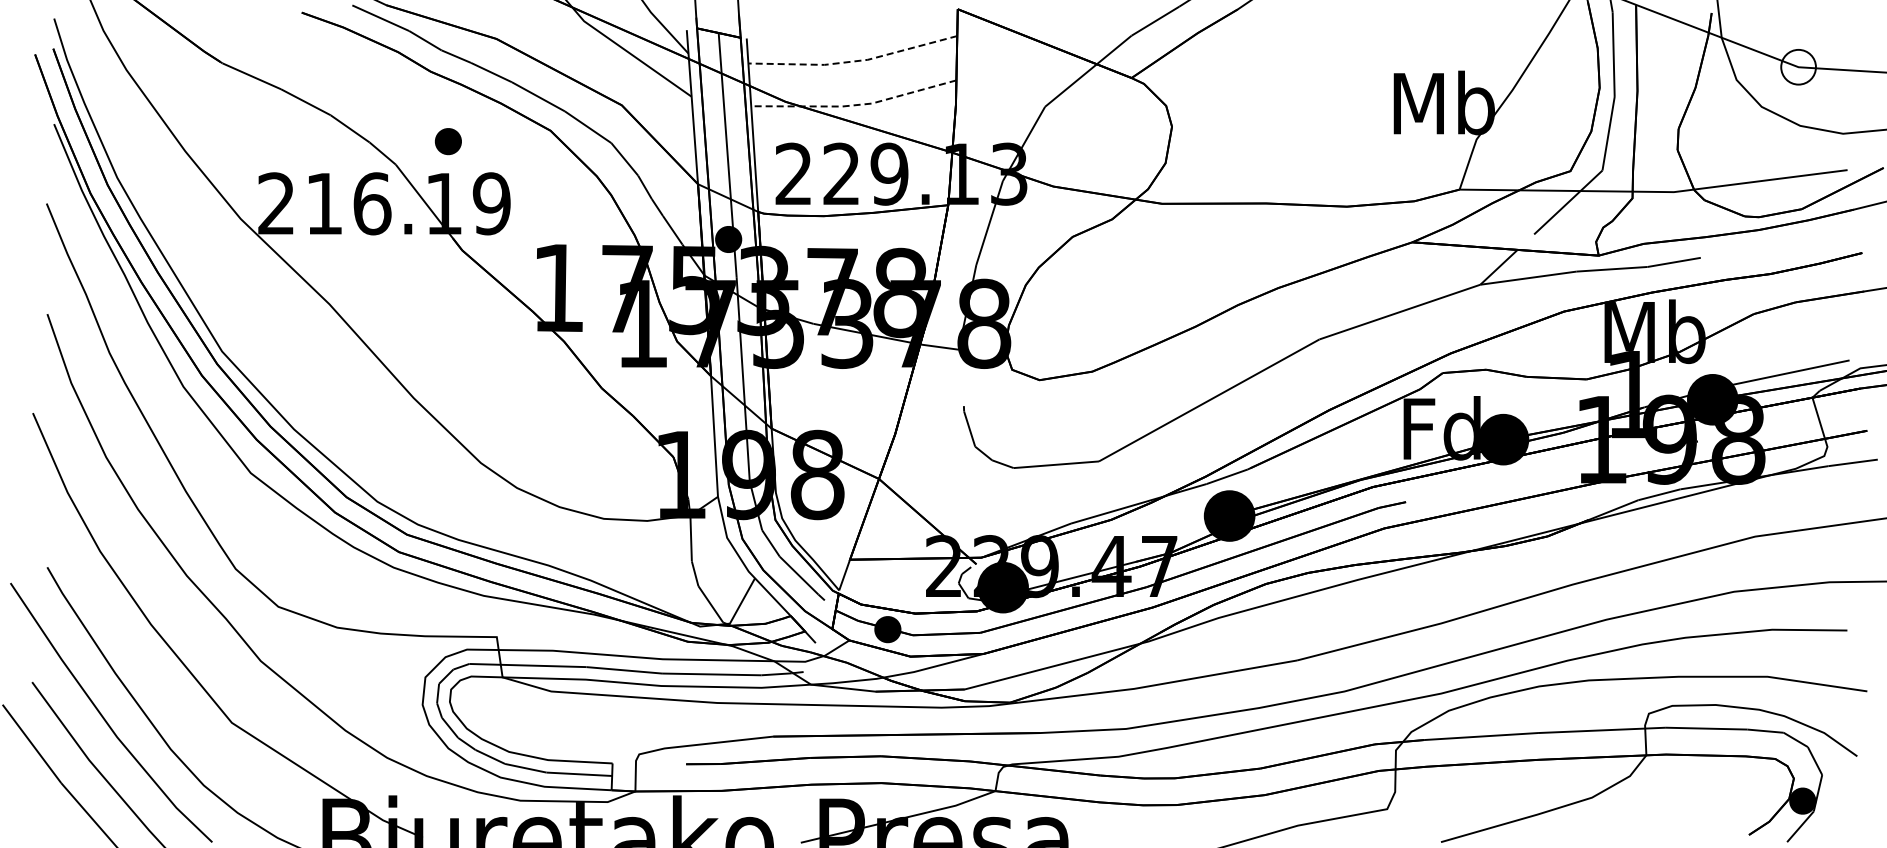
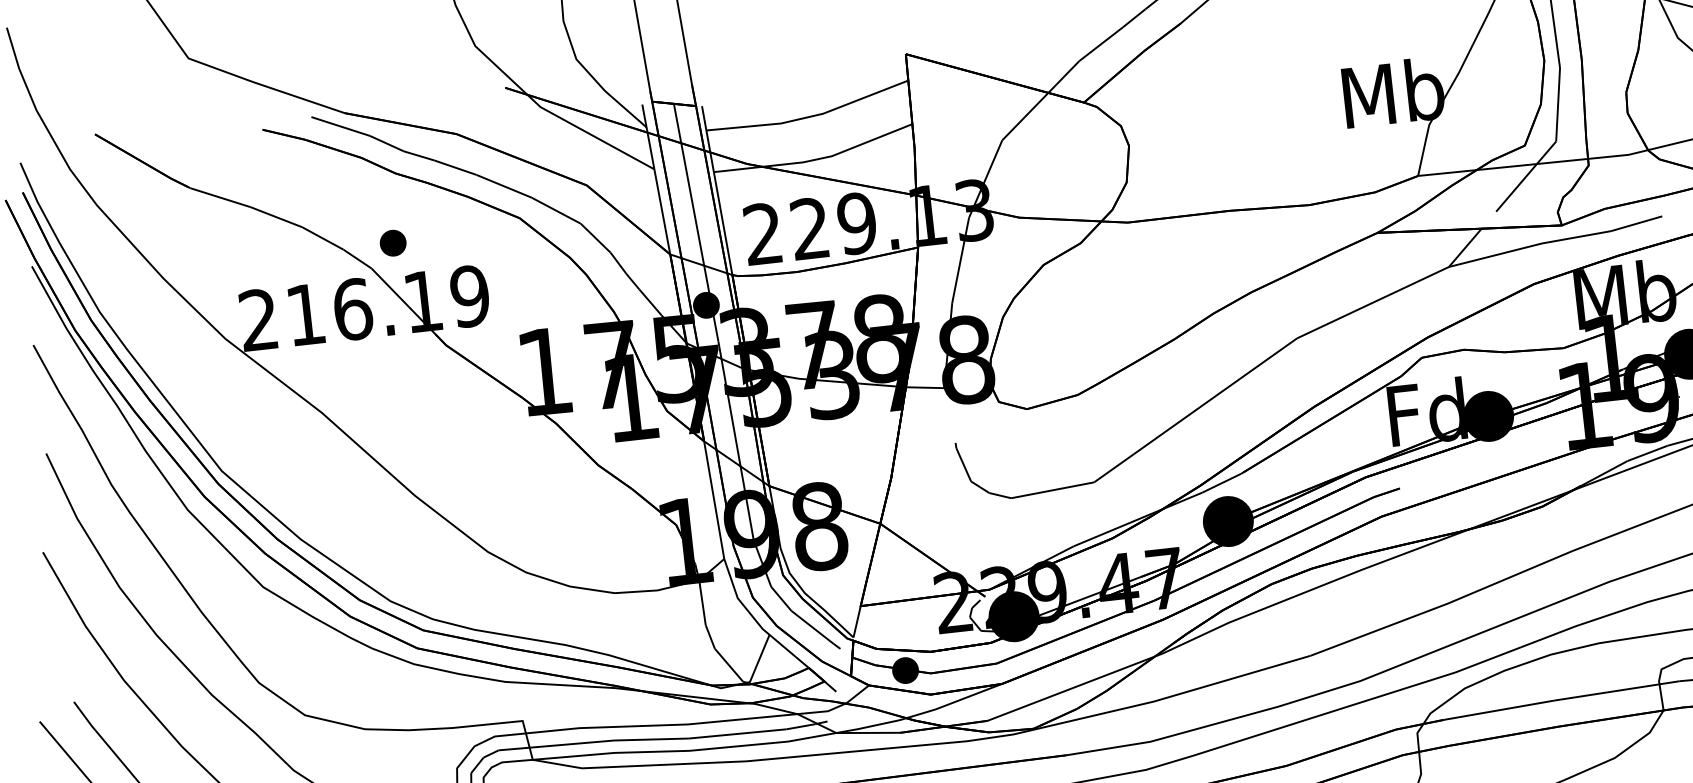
line: (854, 61) -> (810, 116), dashed -> solid
line: (855, 105) -> (816, 159), dashed -> solid
part: (448, 141) -> (393, 243), moved

